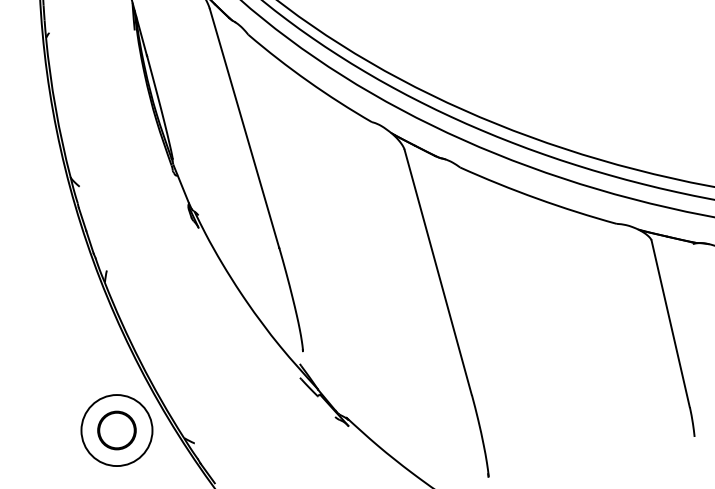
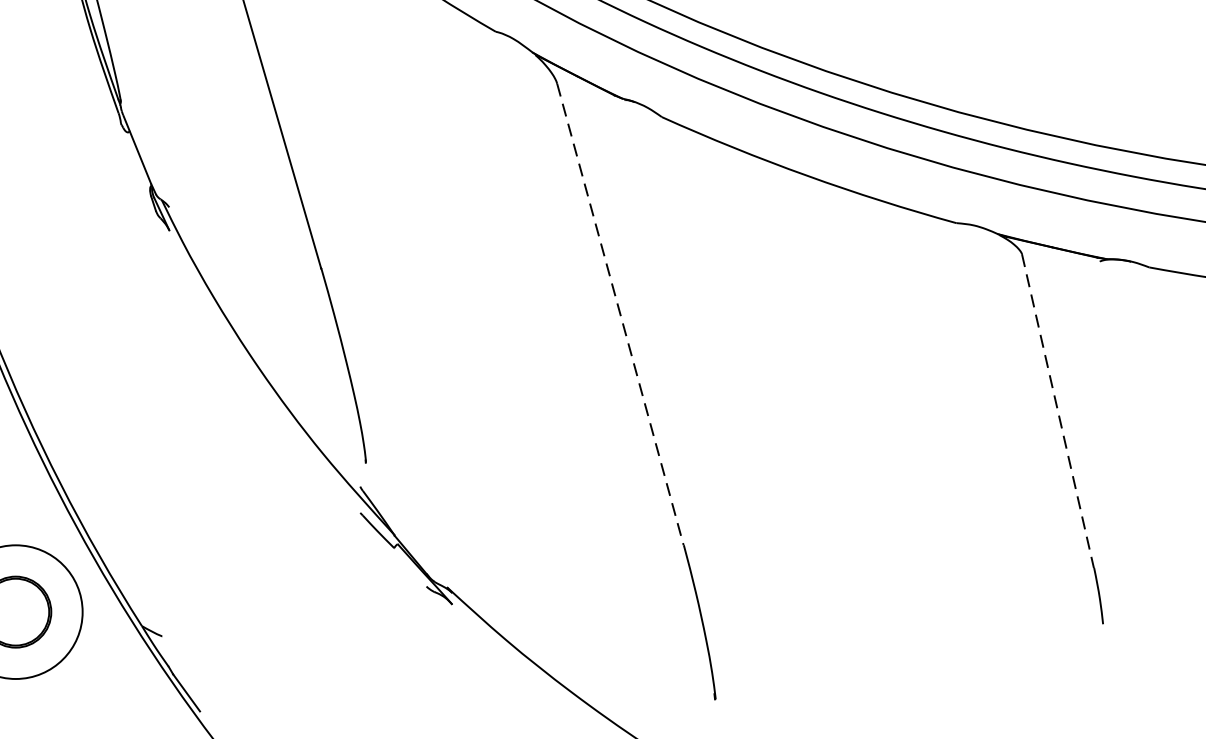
line: (438, 272) -> (620, 314), solid -> dashed
line: (670, 323) -> (1057, 410), solid -> dashed

